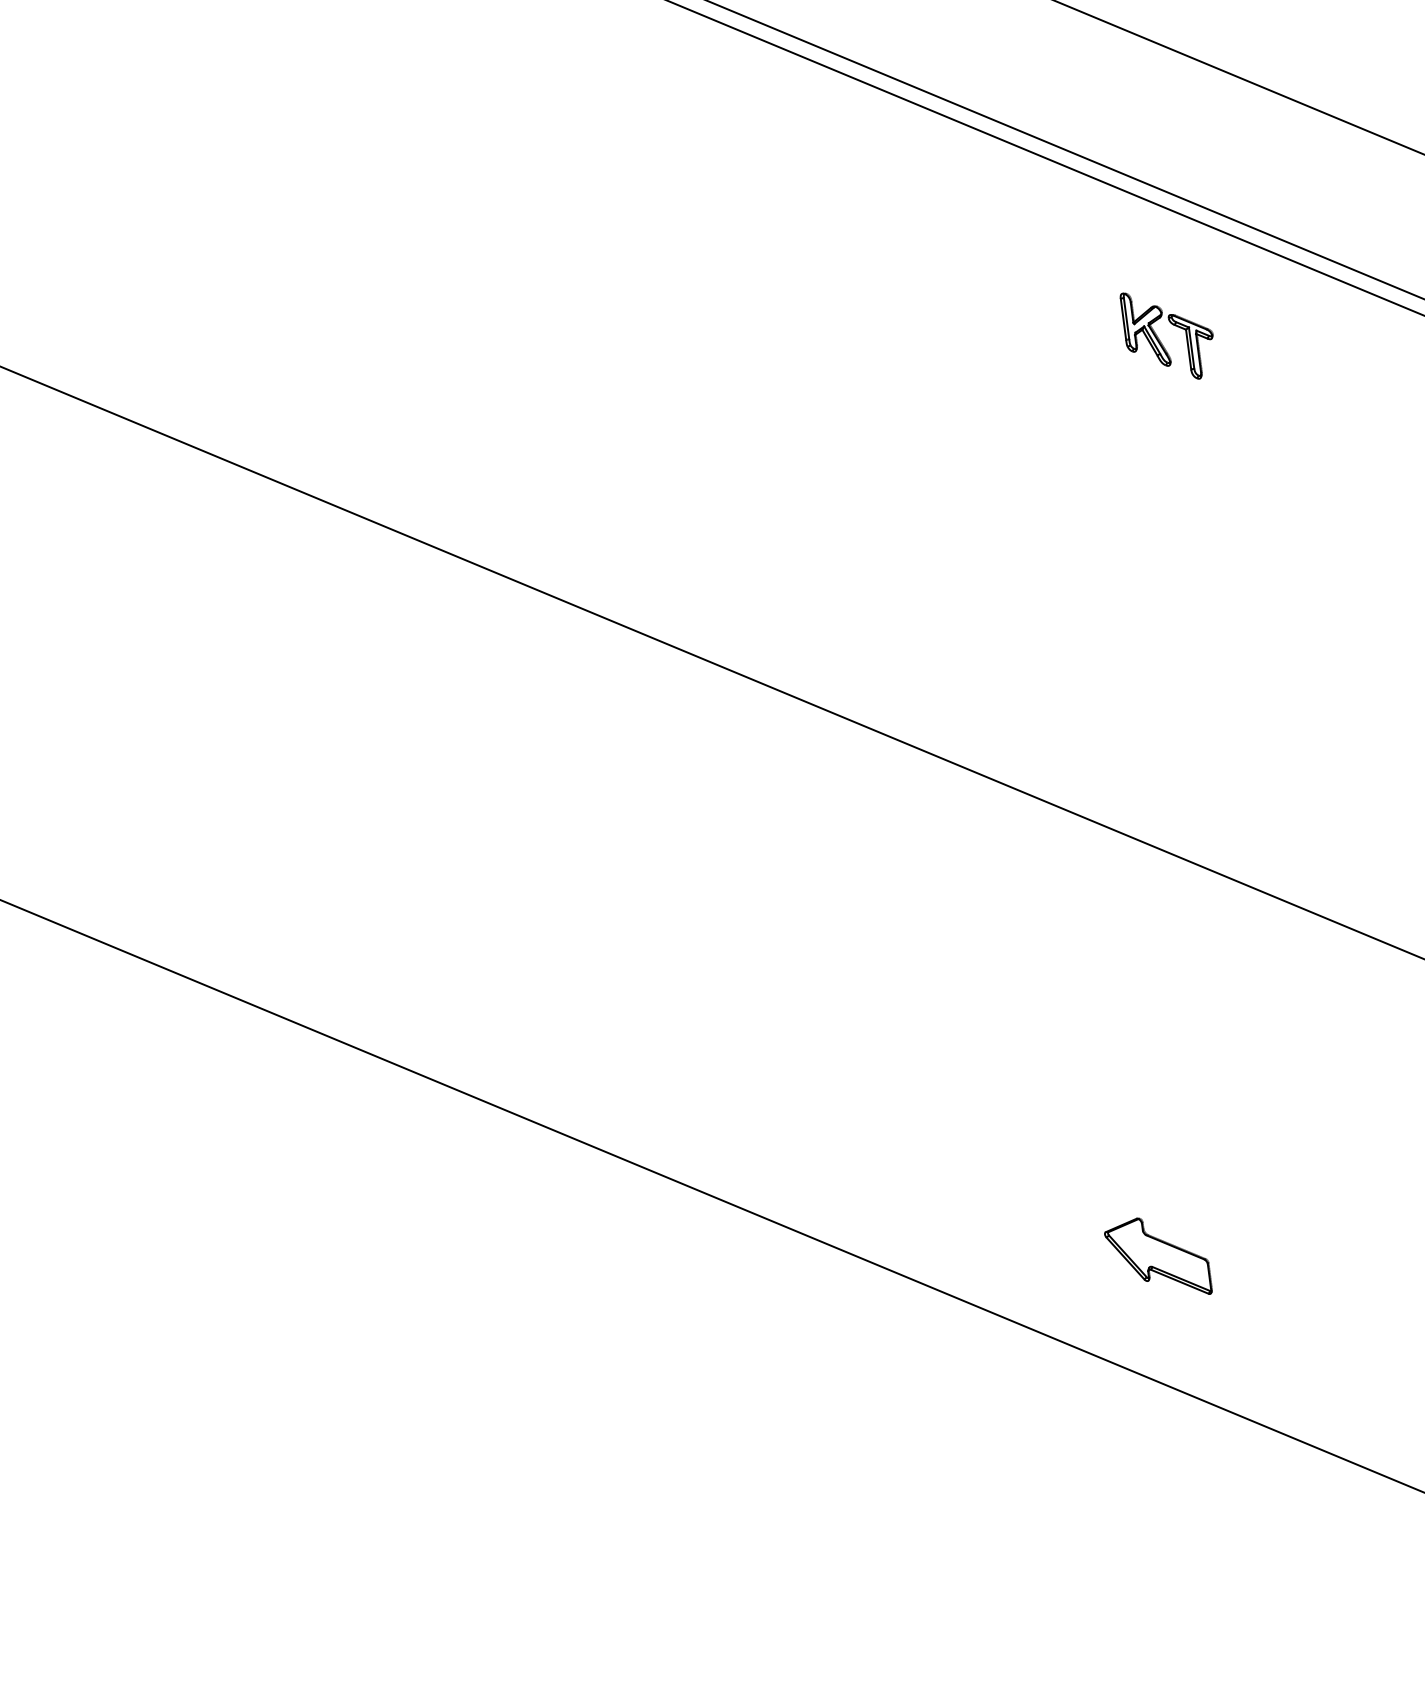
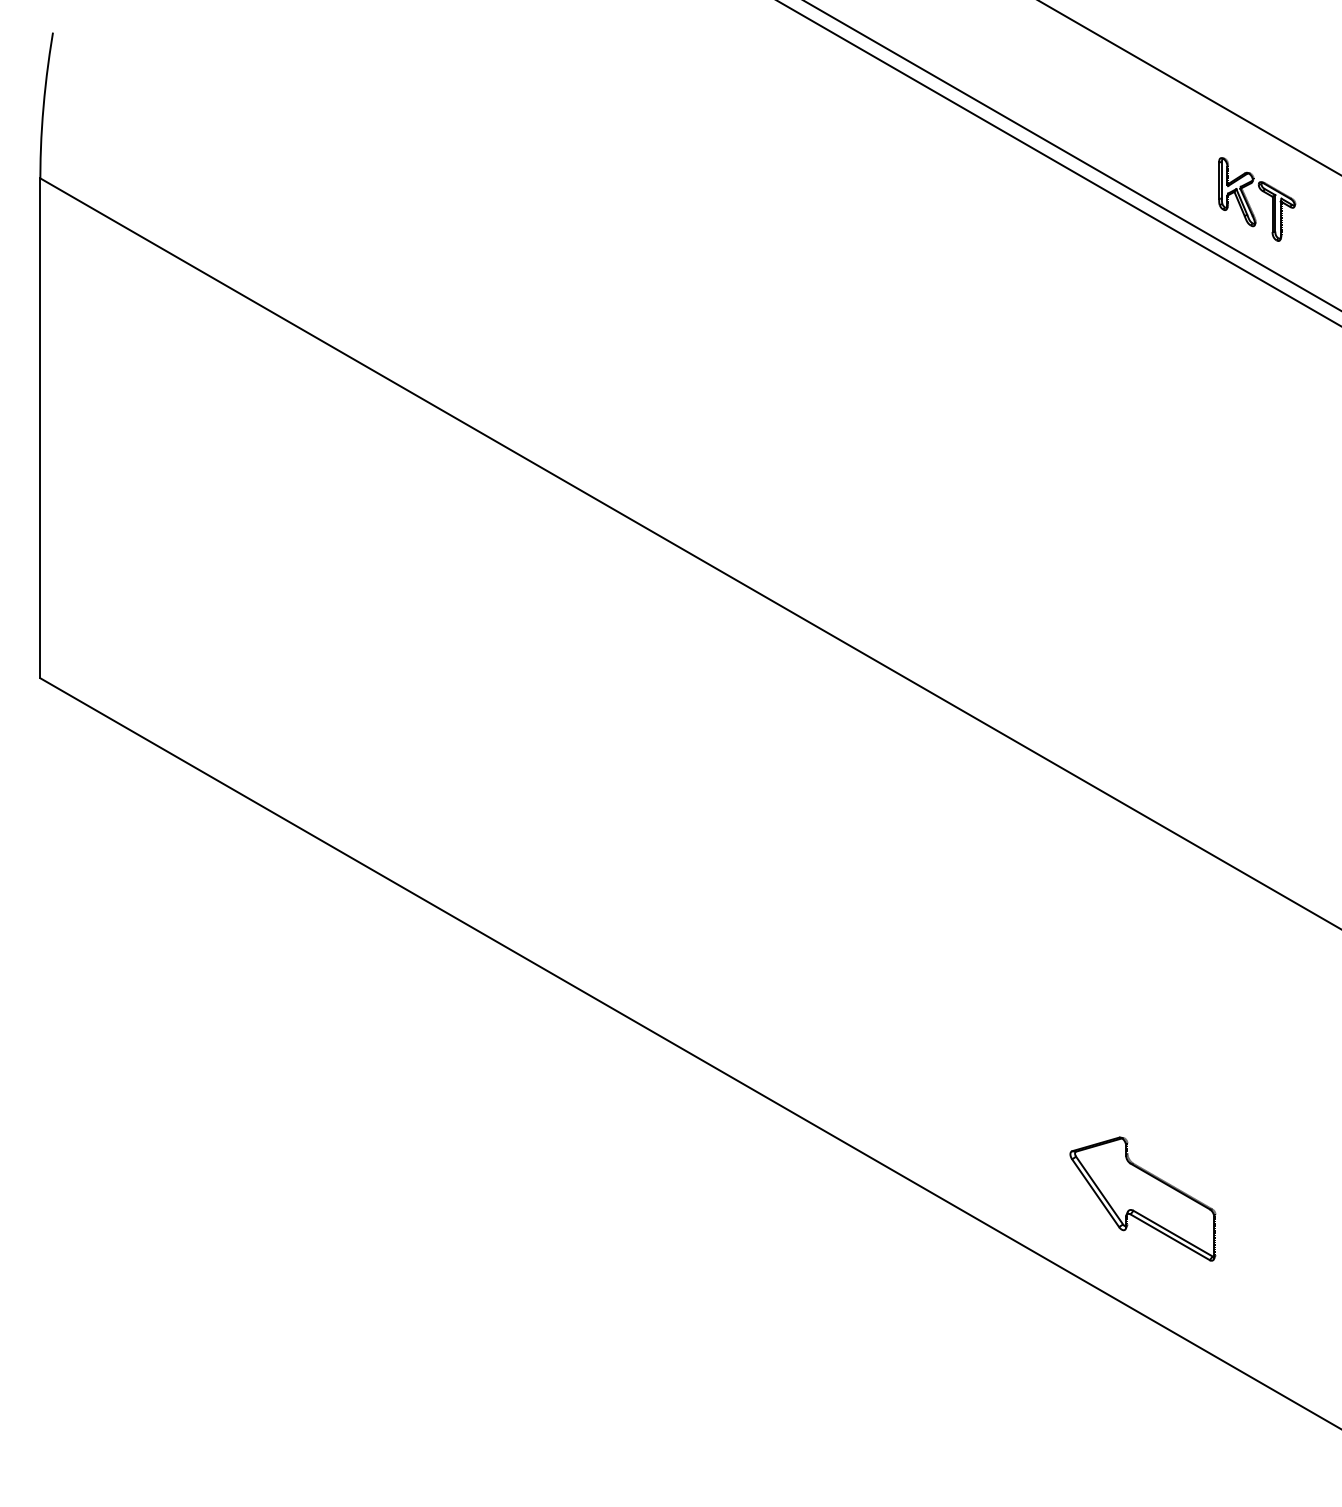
part: (1172, 325) -> (1261, 191), moved
part: (1157, 1257) -> (1142, 1198), size x1.67

